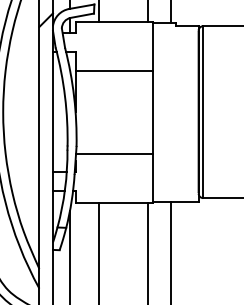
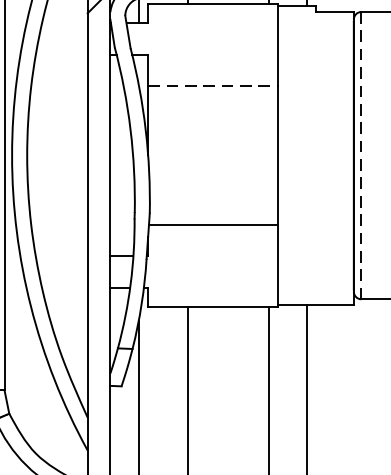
line: (114, 70) -> (213, 86), solid -> dashed
line: (203, 112) -> (361, 156), solid -> dashed

